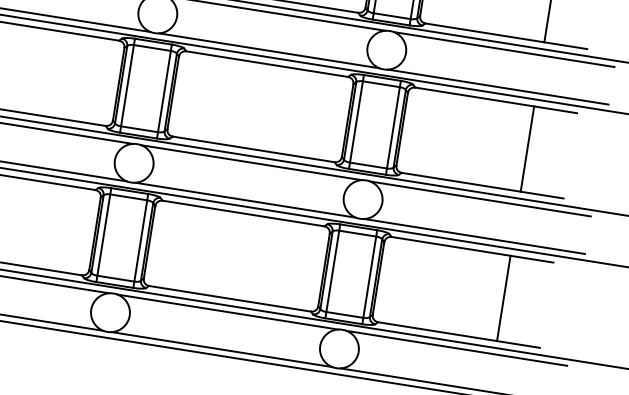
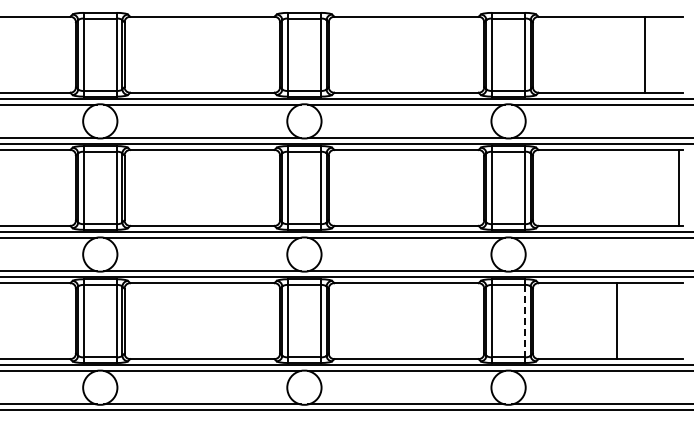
line: (527, 148) -> (678, 187), moved
line: (370, 277) -> (525, 321), solid -> dashed
line: (503, 298) -> (616, 321), moved

